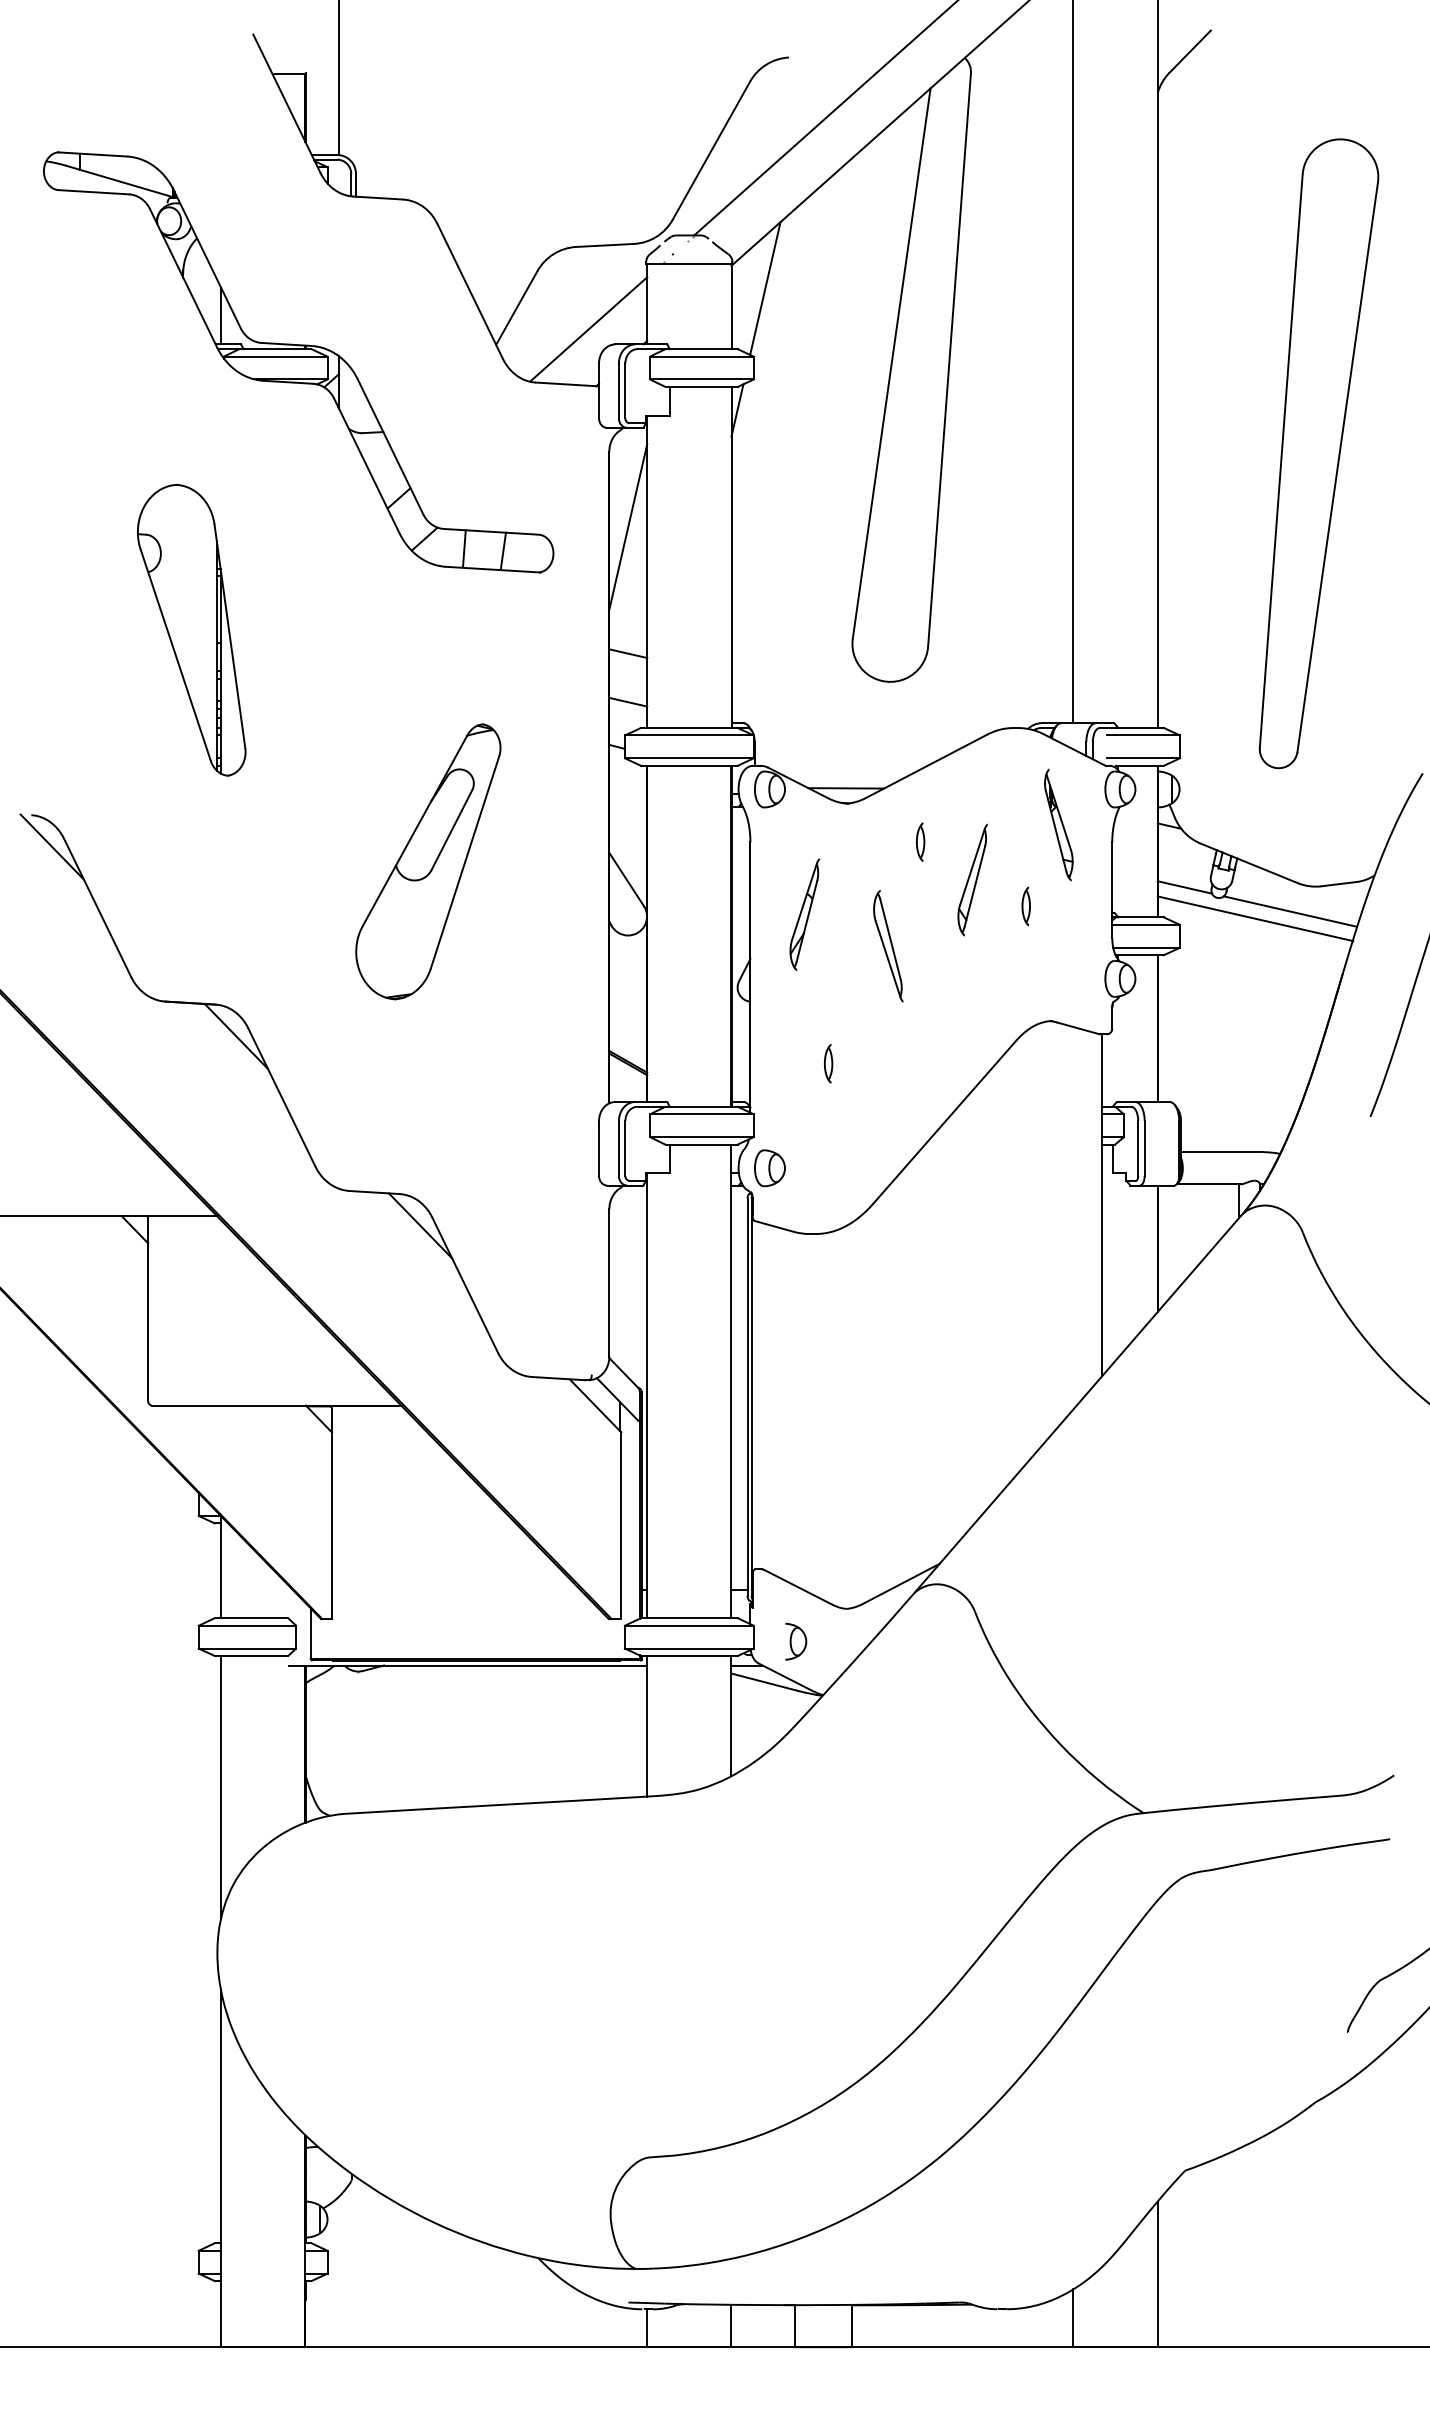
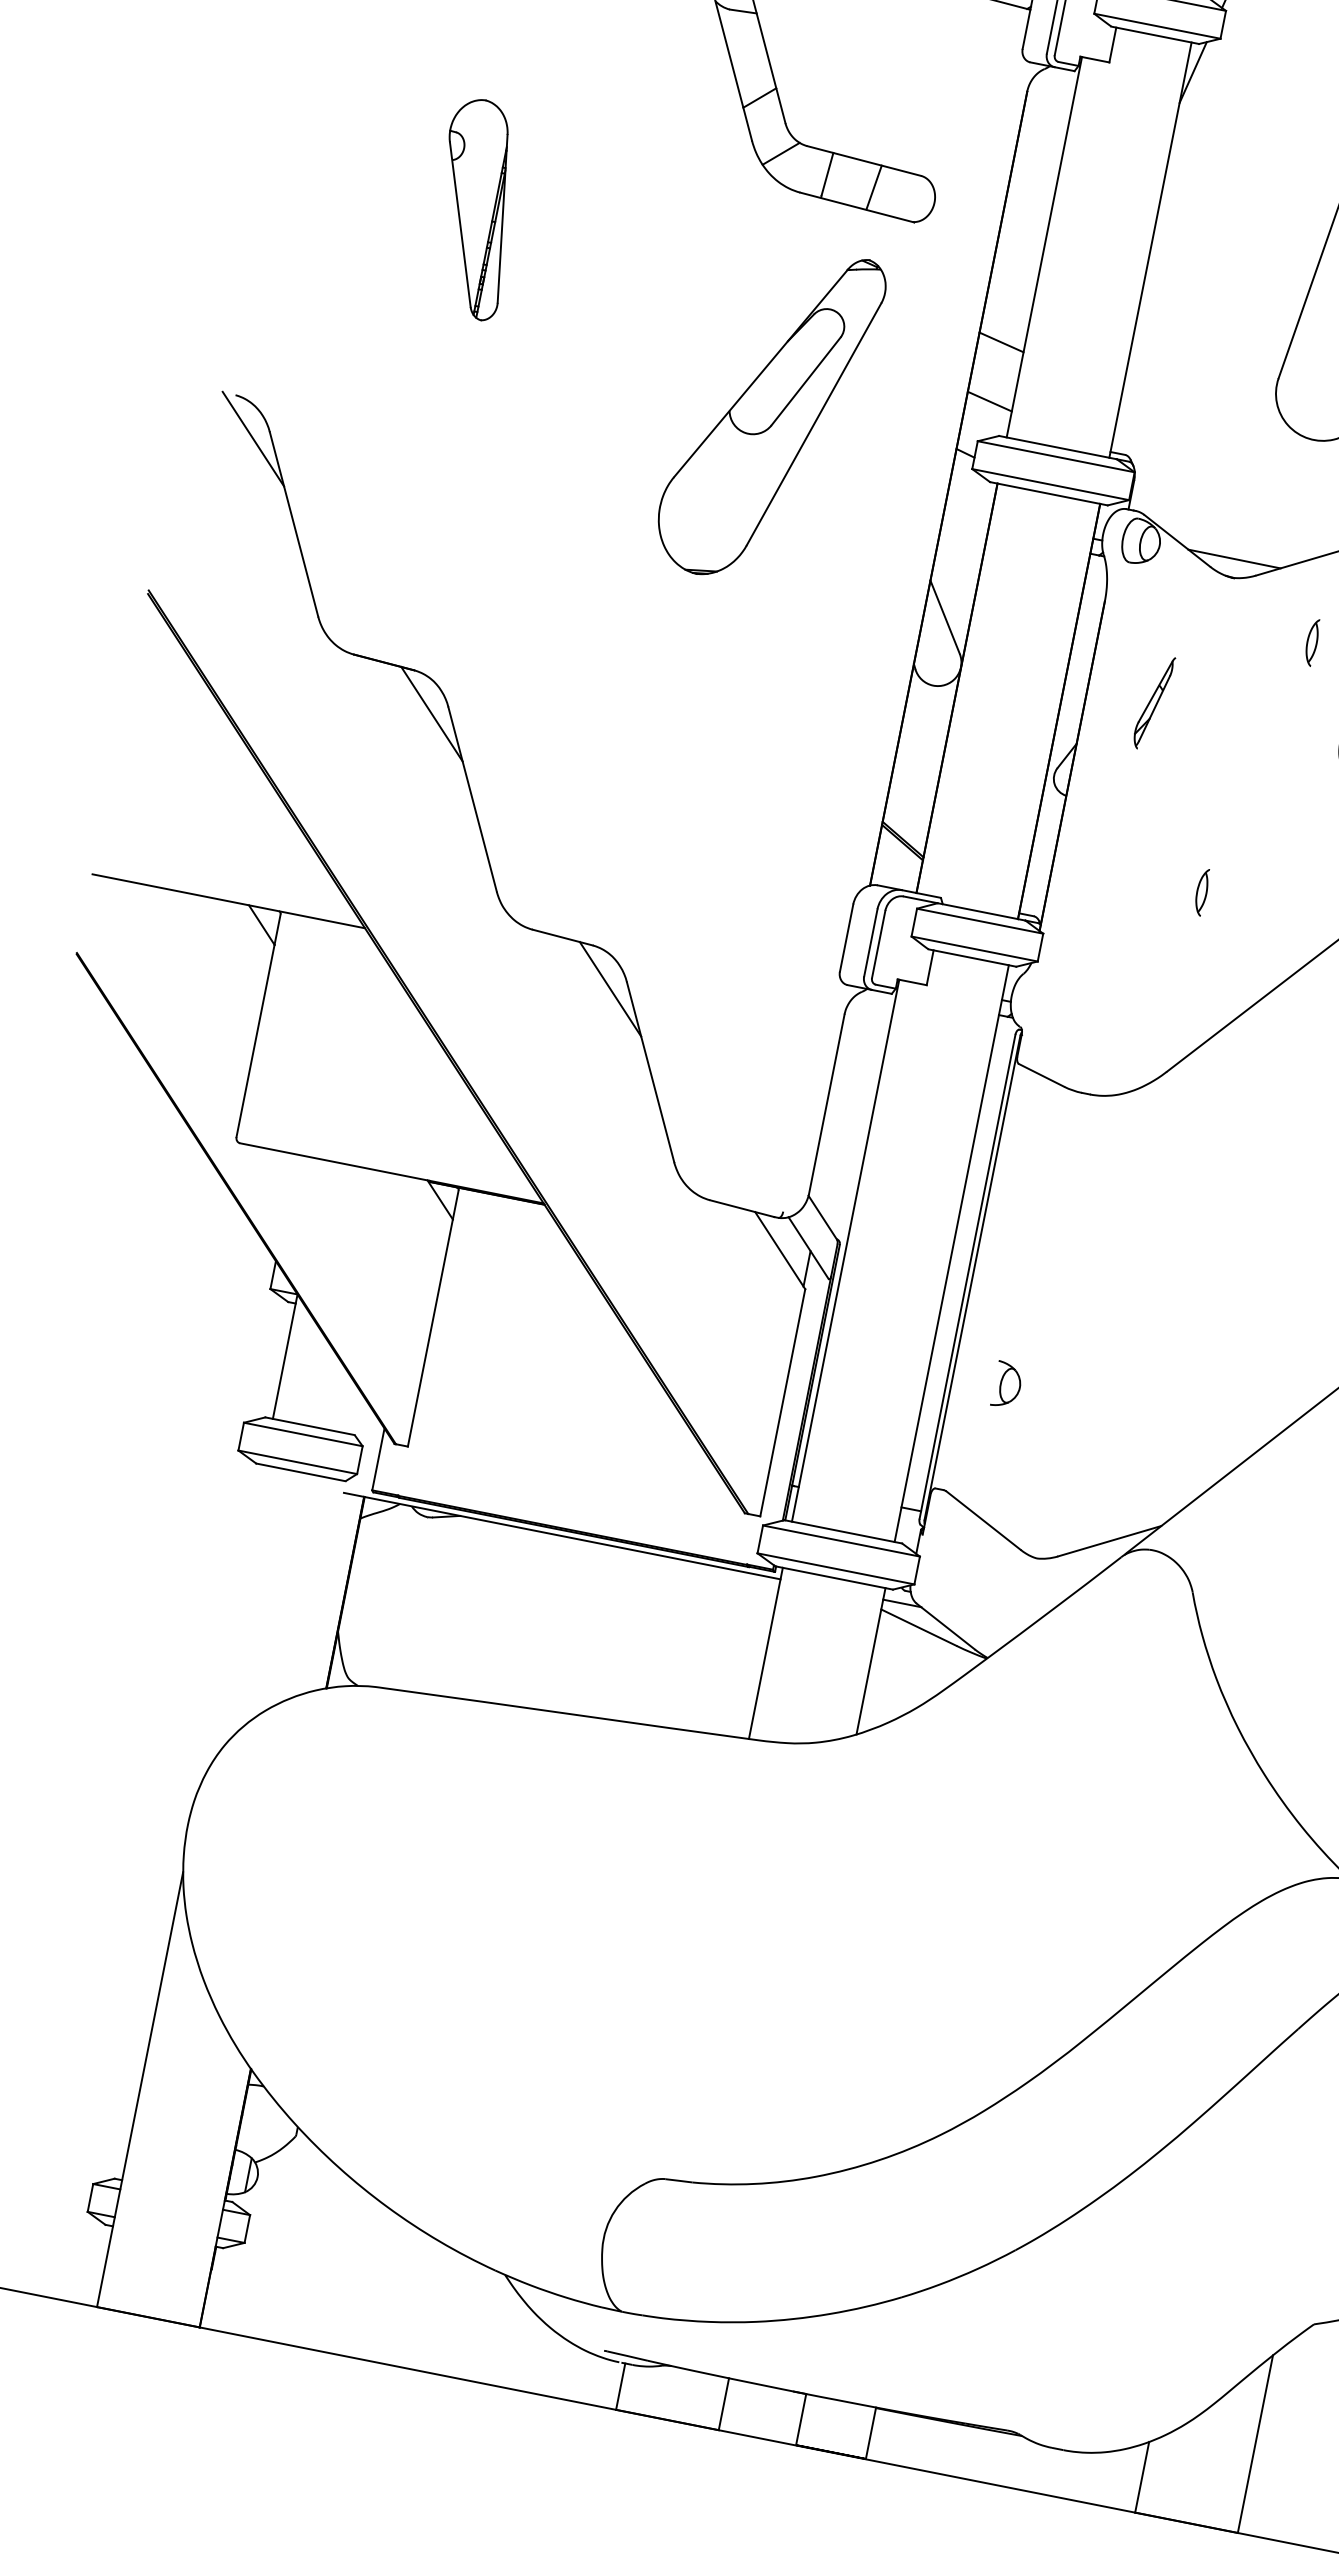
line: (628, 526) -> (1032, 187), removed
part: (191, 630) -> (475, 208), size x0.6
part: (428, 861) -> (769, 414), moved
part: (804, 914) -> (1153, 702), size x0.7
part: (888, 946) -> (1247, 761), removed
part: (828, 1063) -> (1201, 891), moved
part: (769, 1168) -> (1049, 1003), removed
part: (796, 1641) -> (1008, 1385), moved
line: (221, 1787) -> (232, 1625), removed

